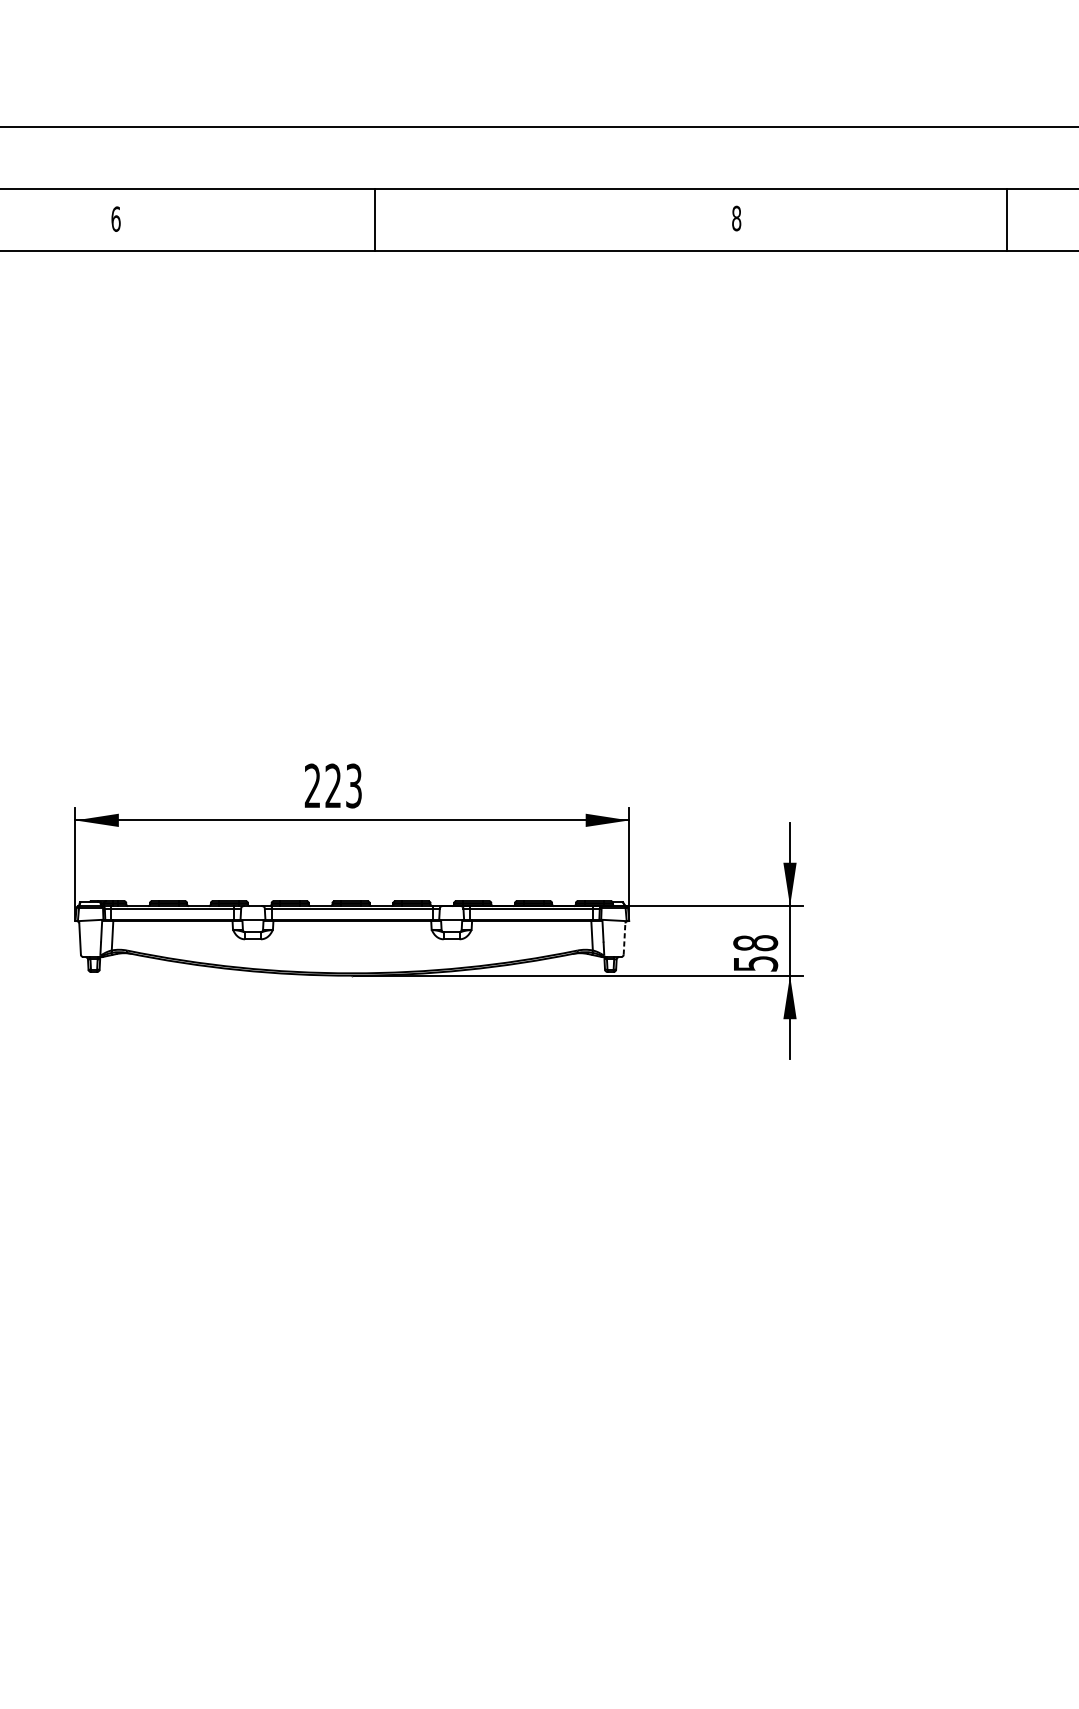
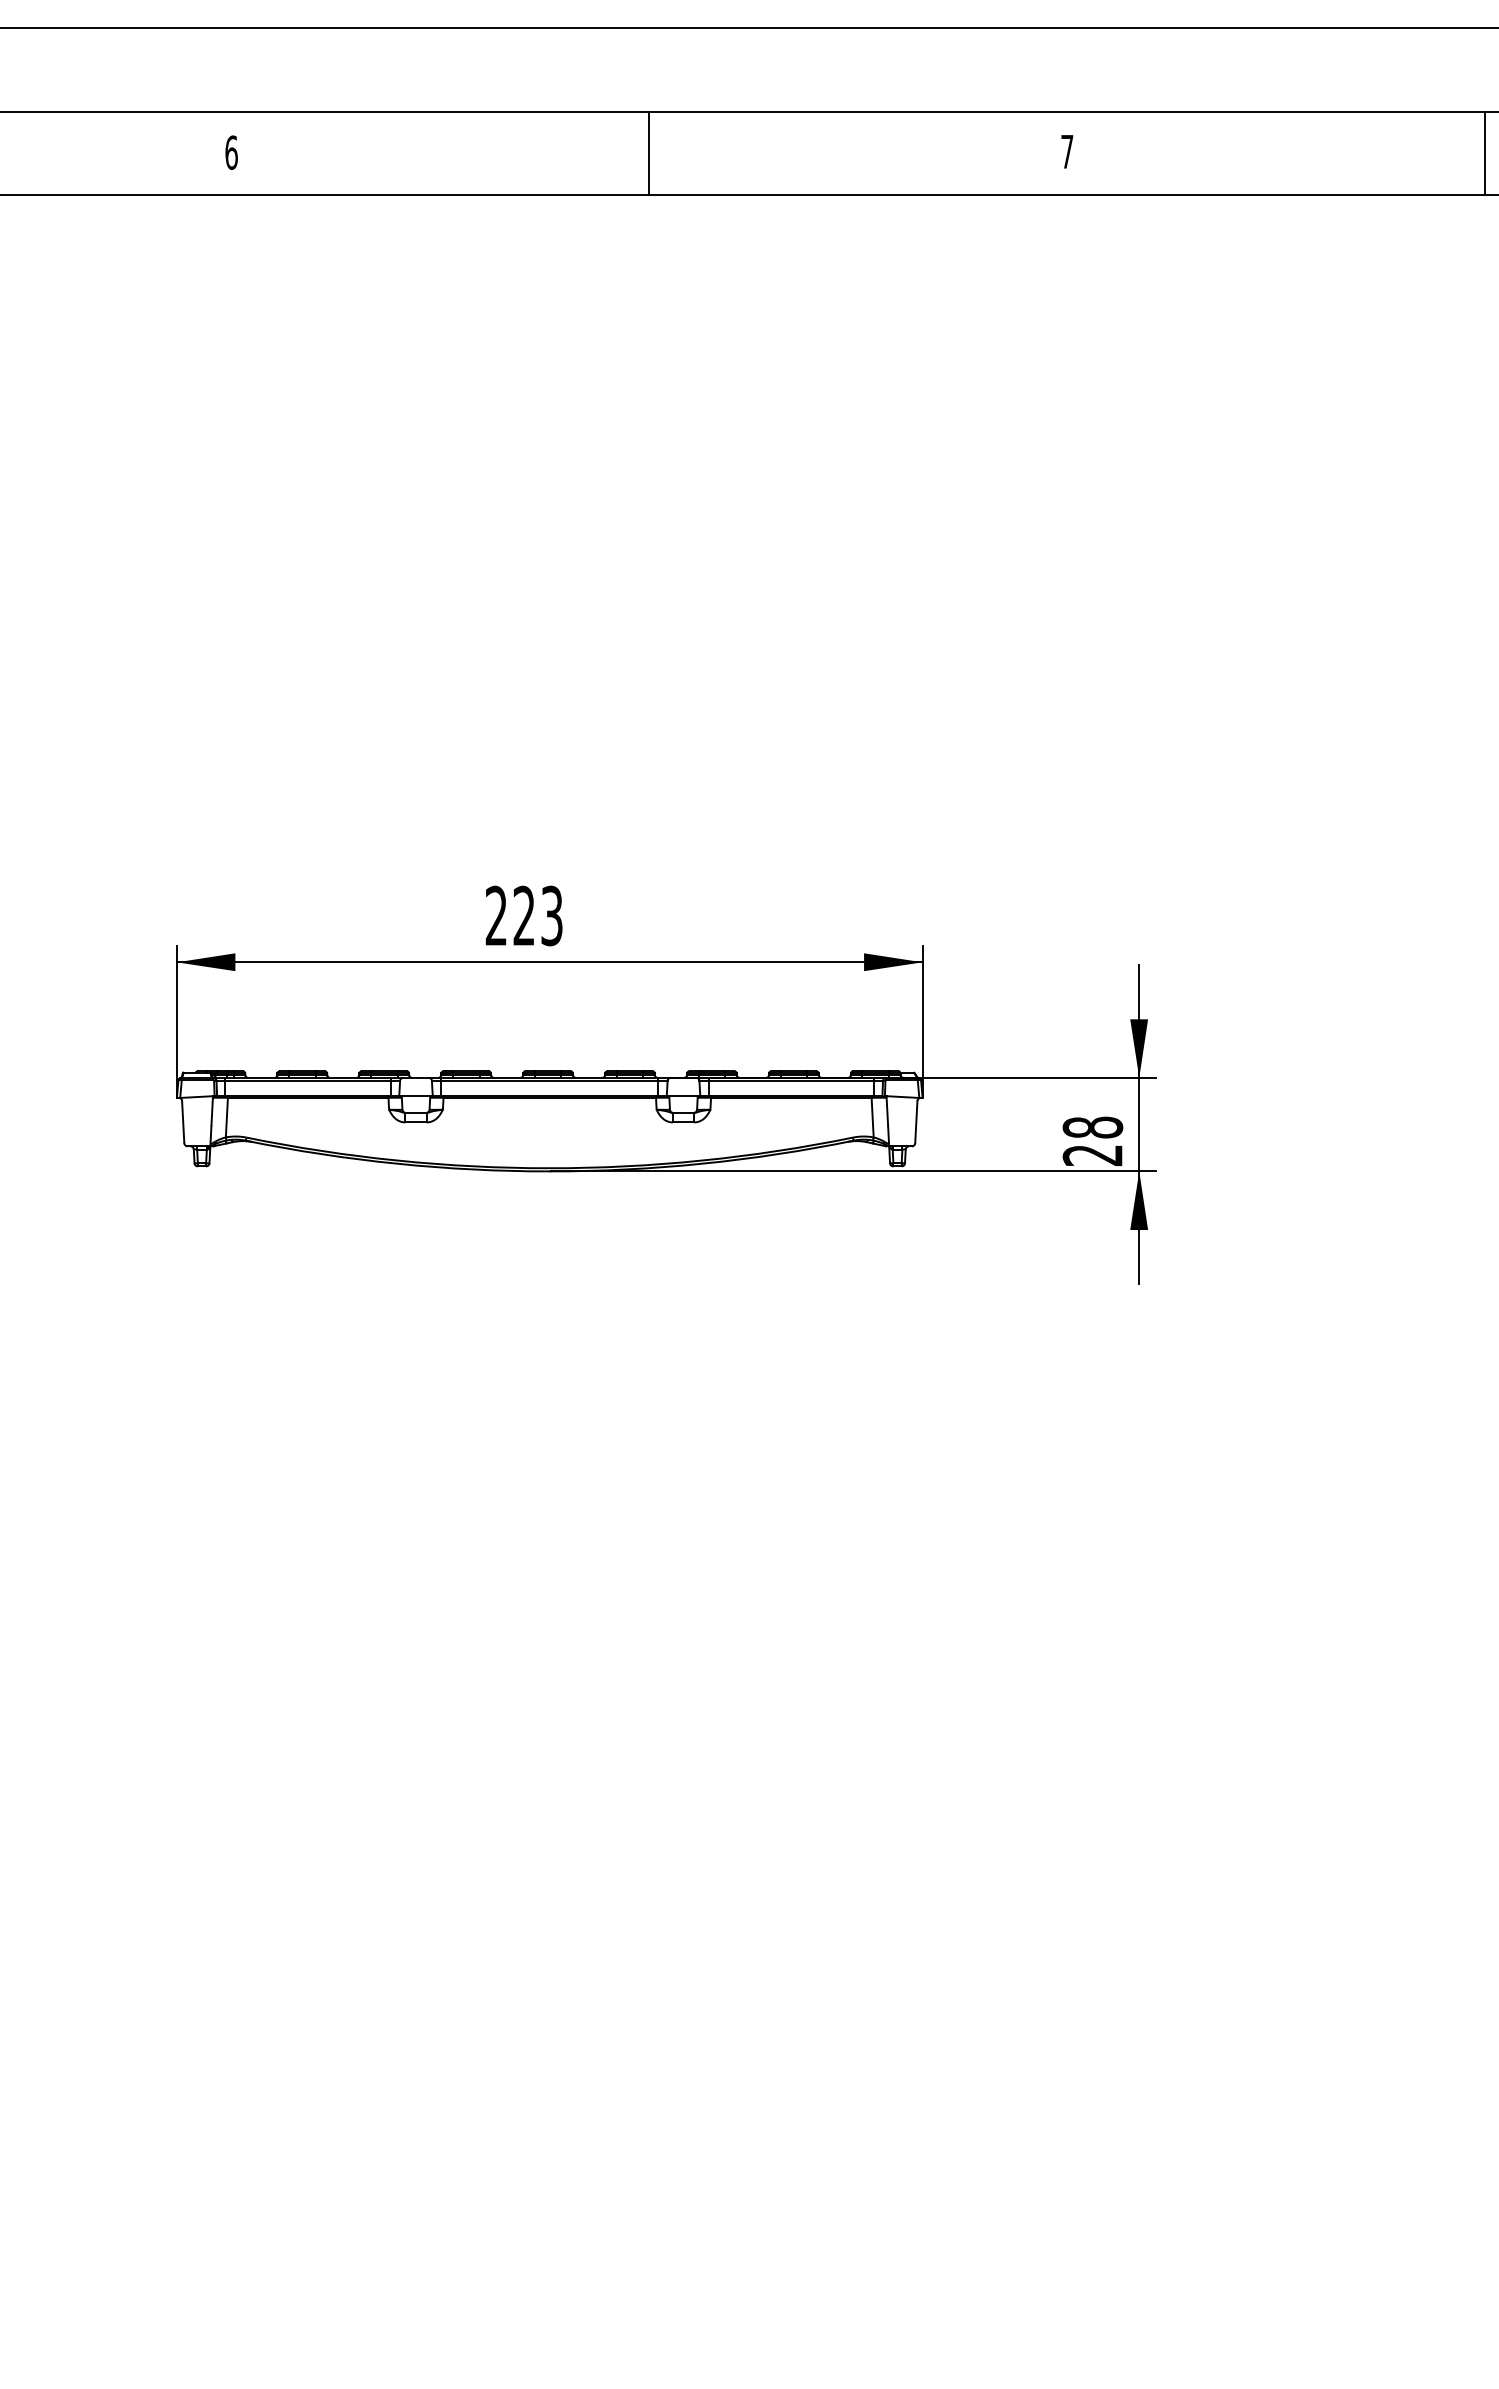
text: (736, 218) -> (1067, 151), 8 -> 7
line: (375, 219) -> (649, 153), moved
line: (1007, 219) -> (1485, 153), moved
line: (624, 938) -> (916, 1121), dashed -> solid
text: (755, 963) -> (1092, 1155), 58 -> 28

